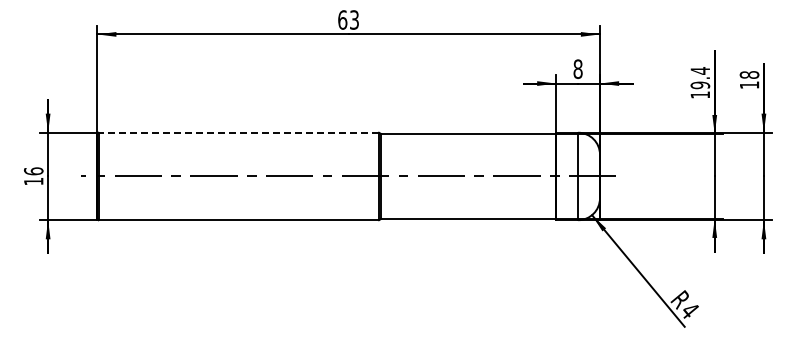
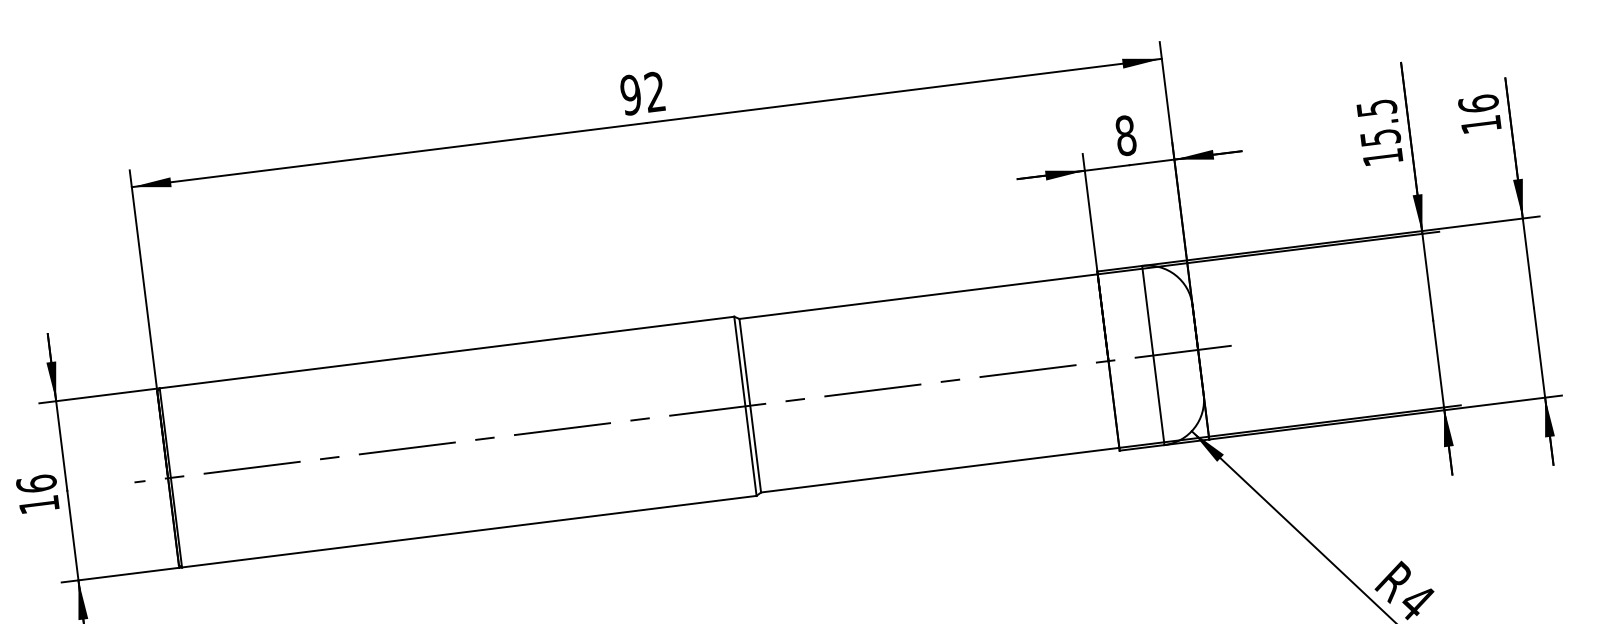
text: (348, 19) -> (642, 92), 63 -> 92
text: (749, 74) -> (1478, 102), 18 -> 16
text: (700, 78) -> (1379, 123), 19.4 -> 15.5
line: (238, 132) -> (446, 352), dashed -> solid

